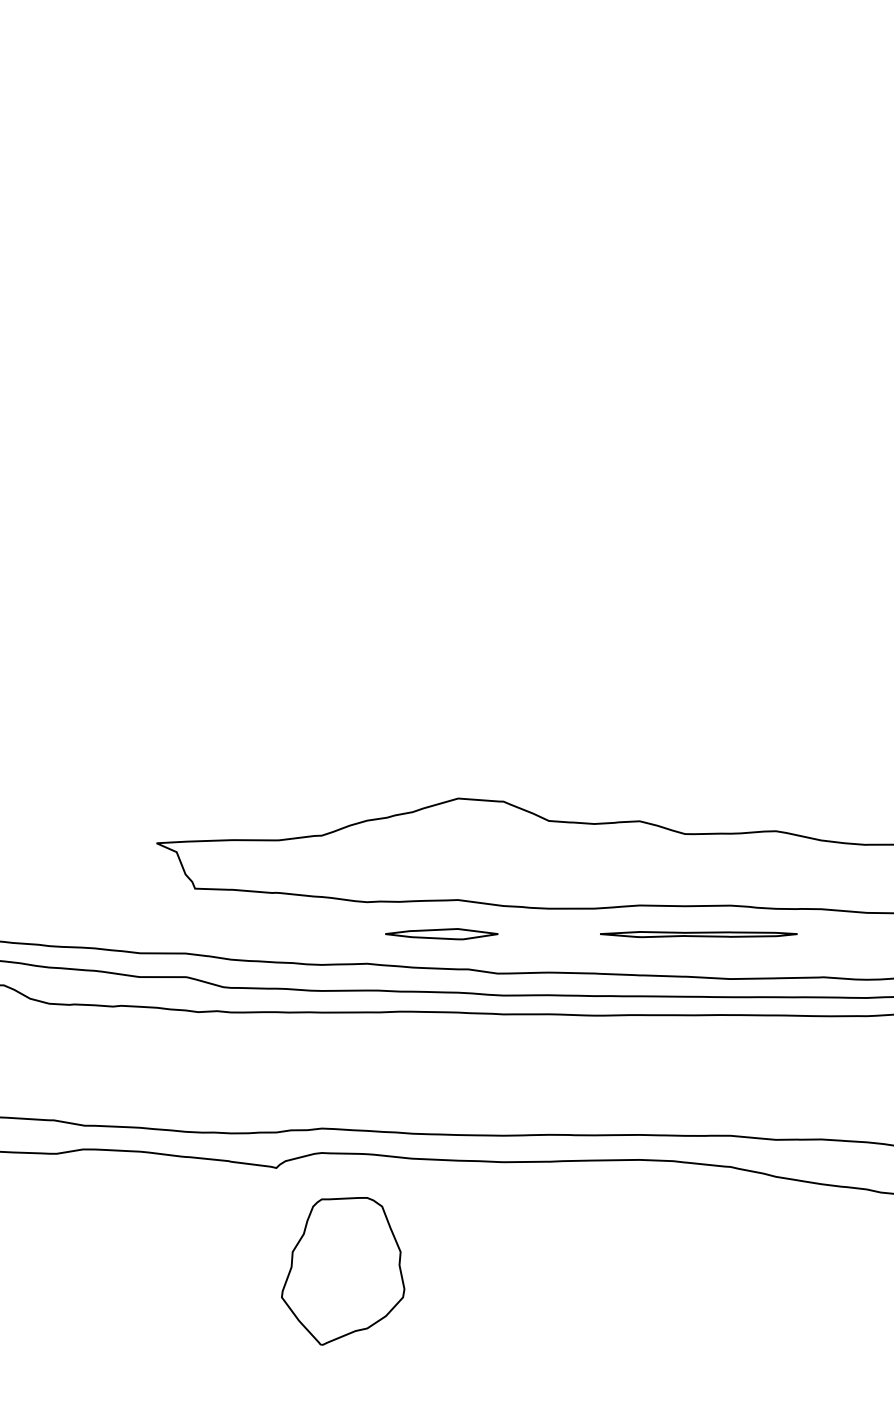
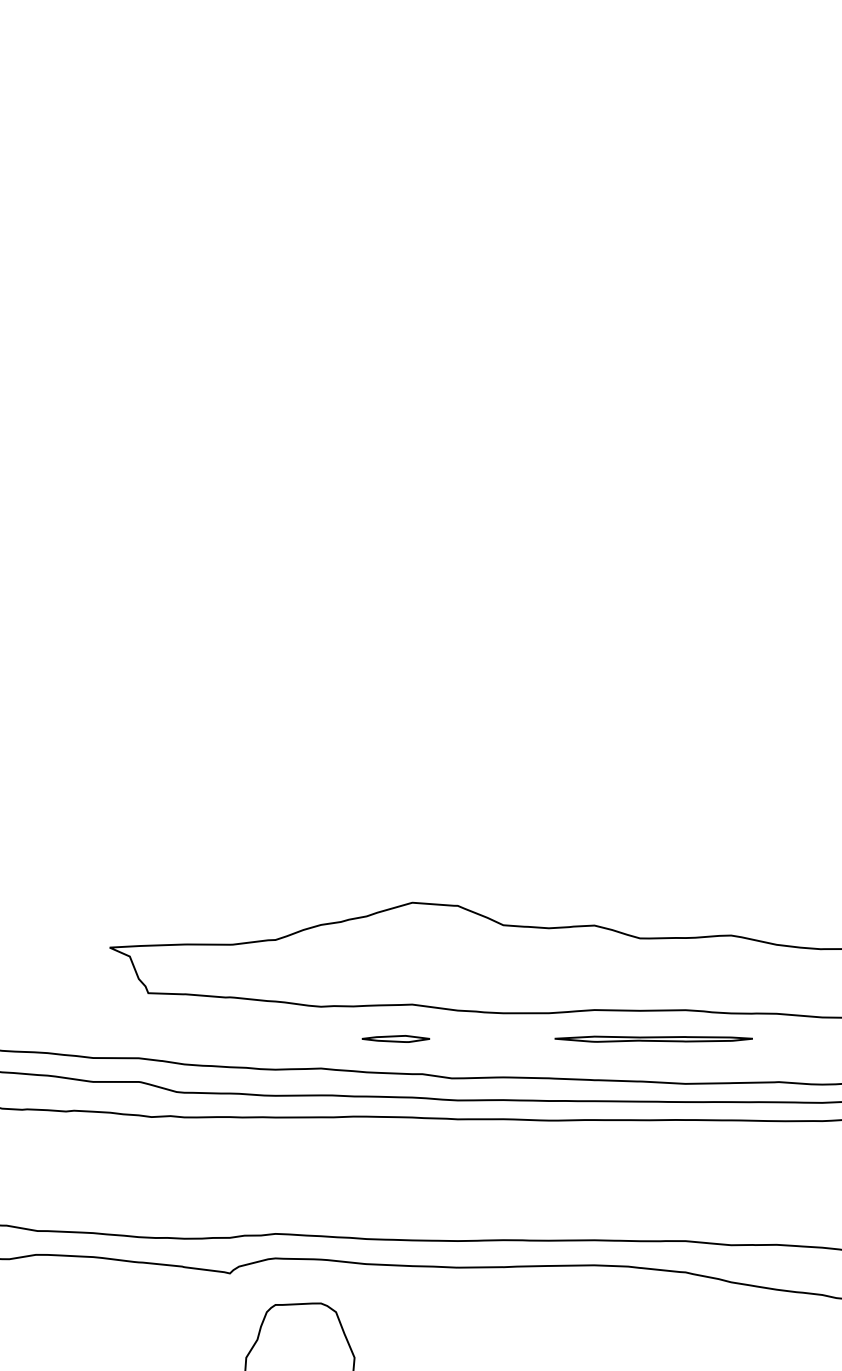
part: (441, 934) -> (395, 1039), size x0.6

